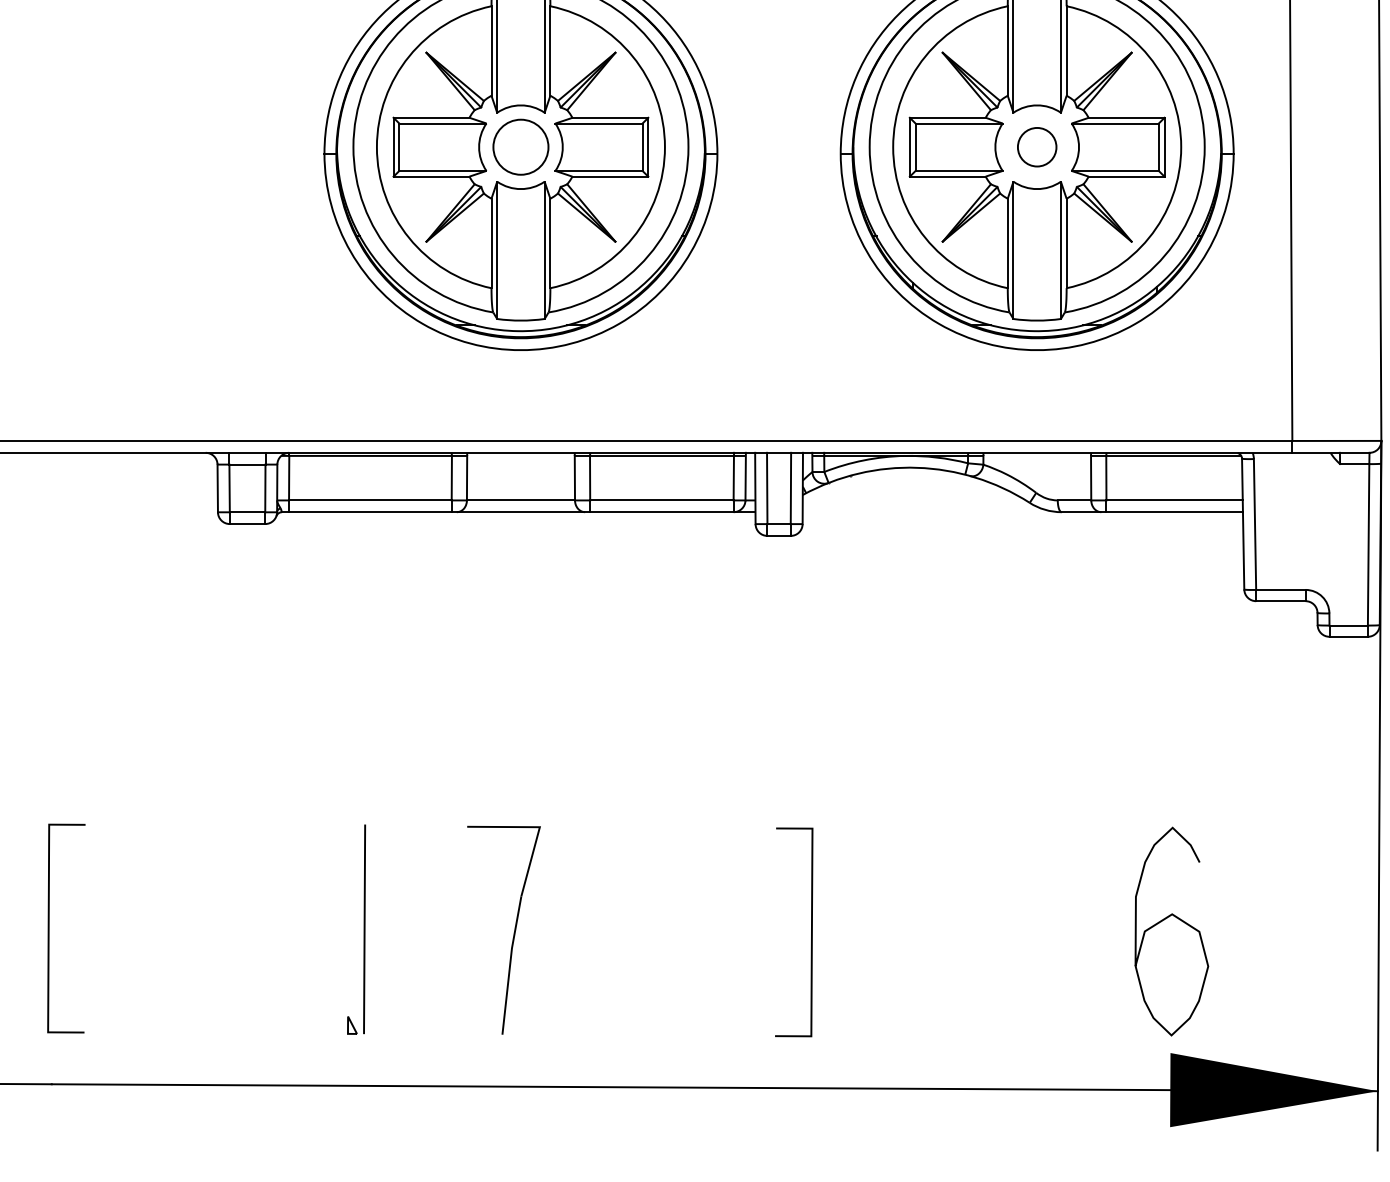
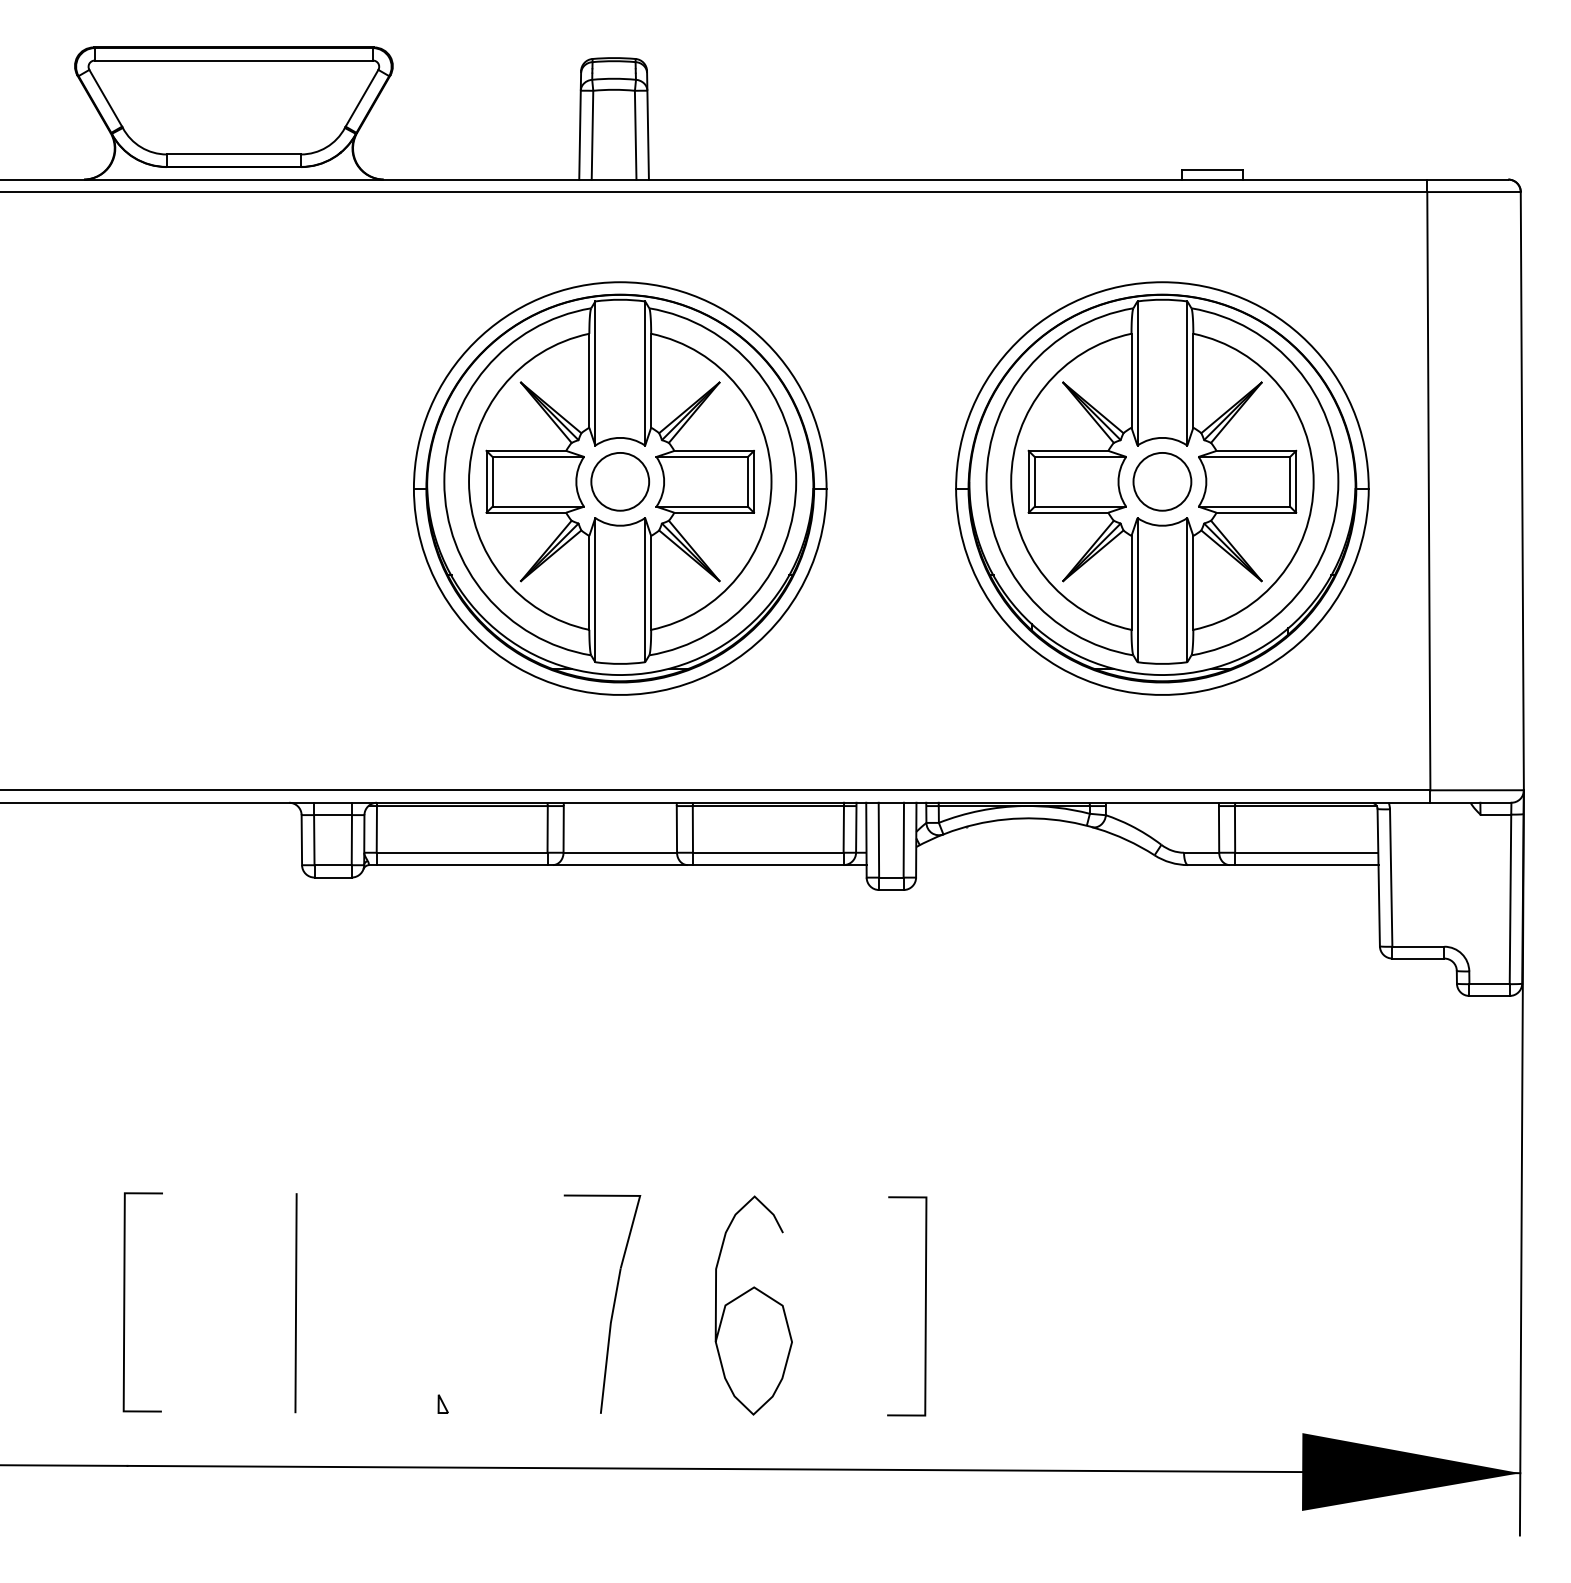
circle: (1037, 146) -> (1162, 481), size x1.43
curve: (1164, 920) -> (746, 1293), moved
line: (364, 929) -> (295, 1303), moved

